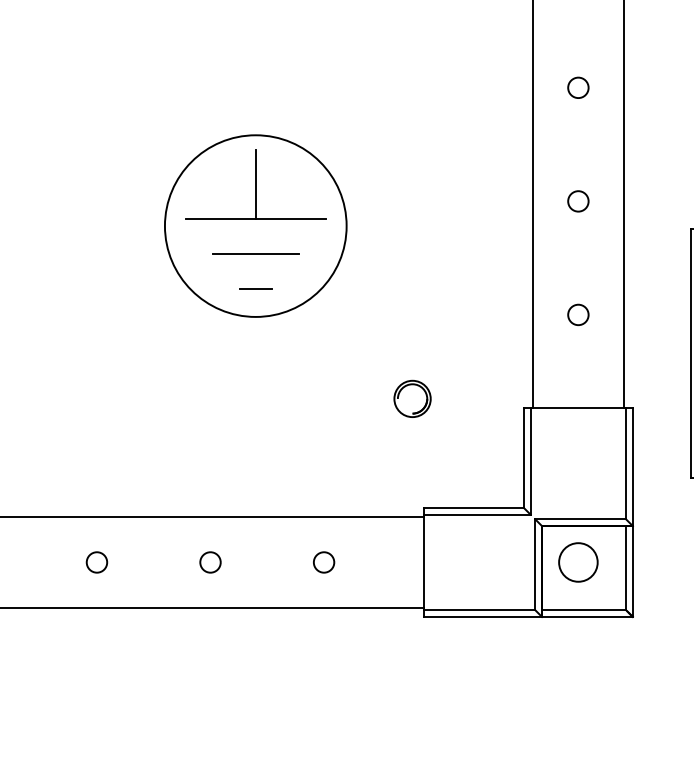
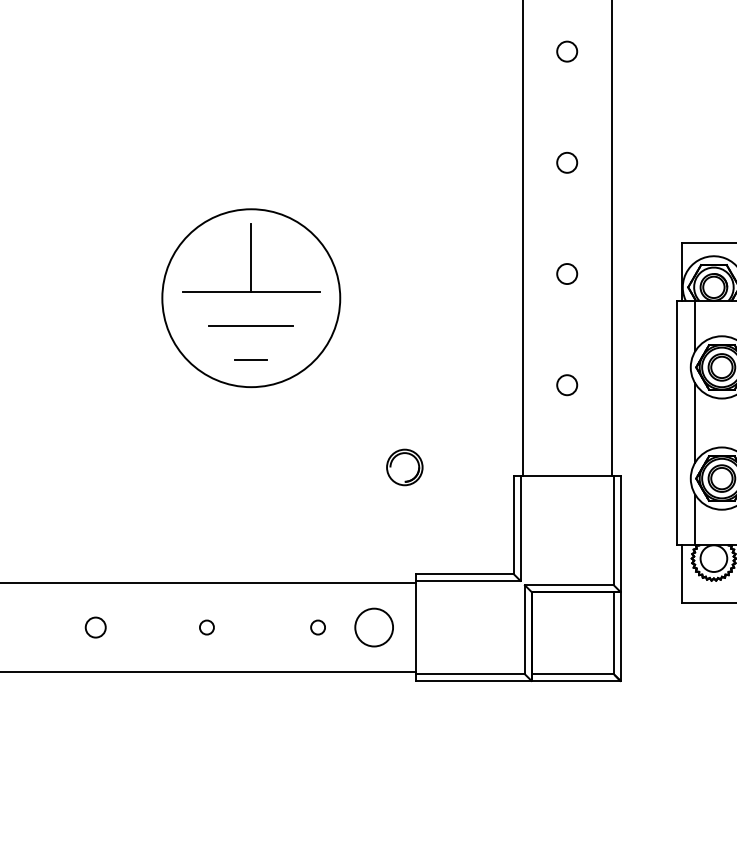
circle: (210, 562) -> (206, 627), size x0.7
circle: (323, 562) -> (317, 627), size x0.7
circle: (577, 562) -> (373, 627), moved

